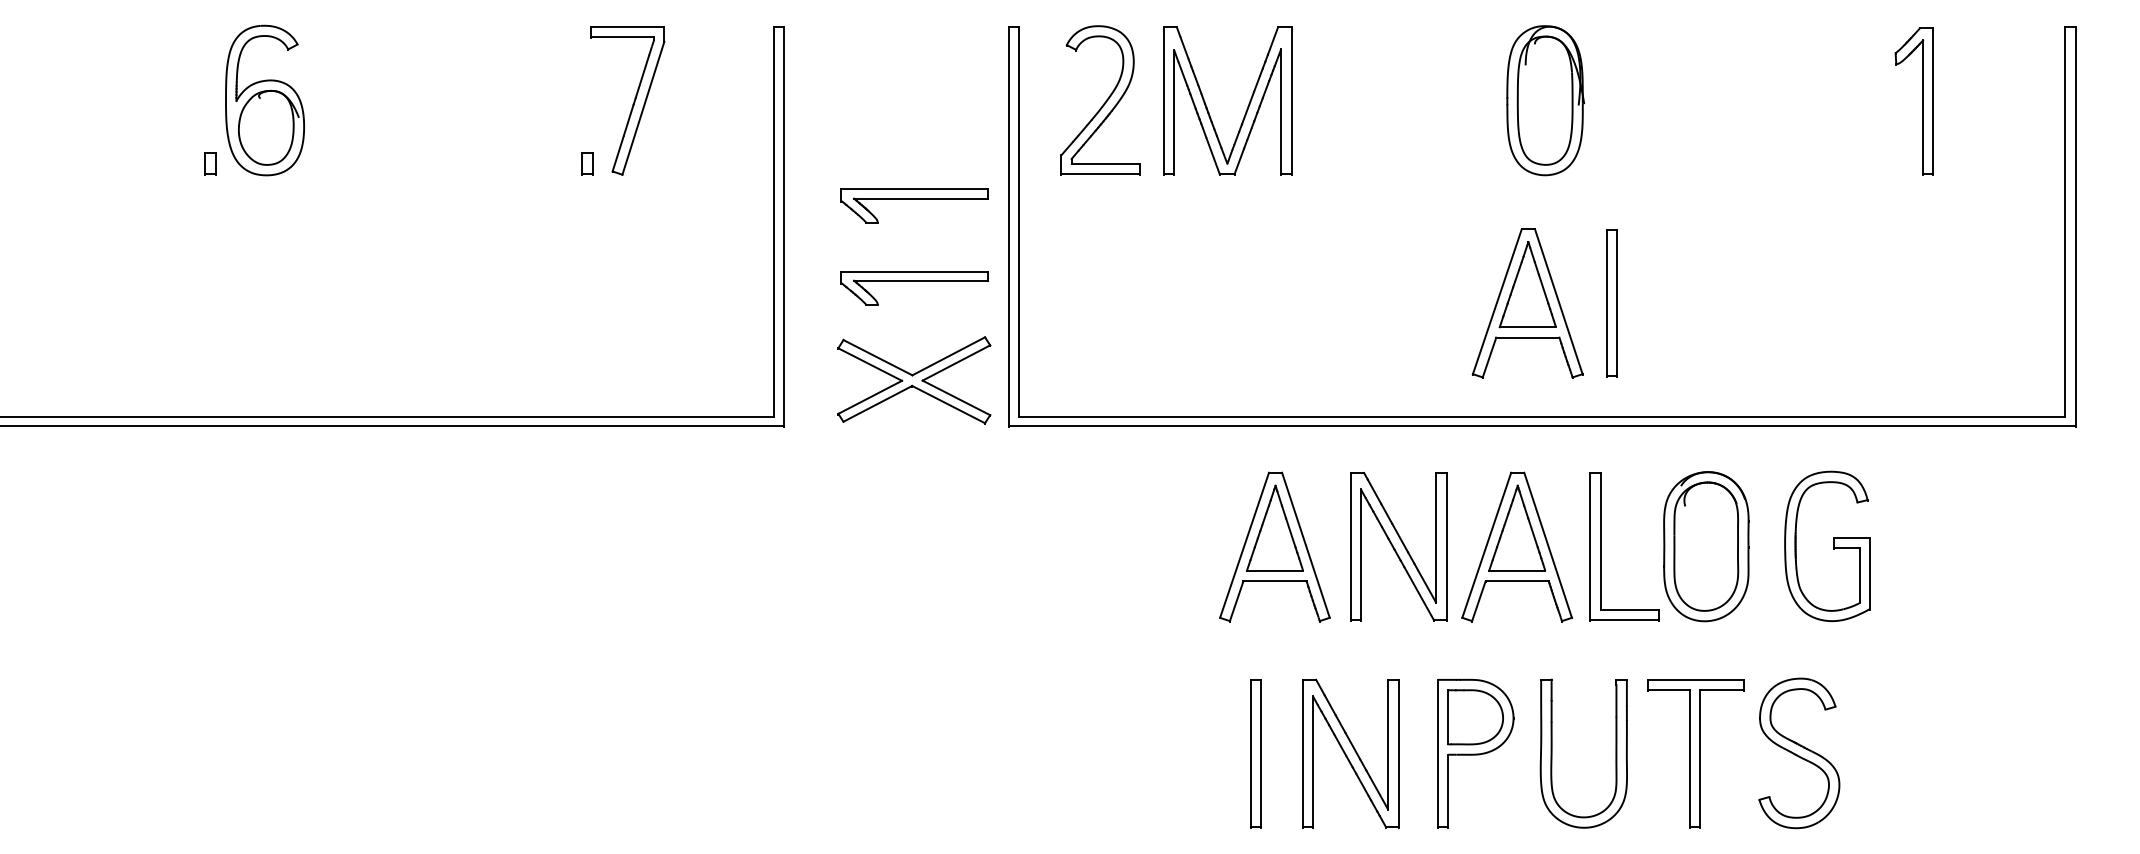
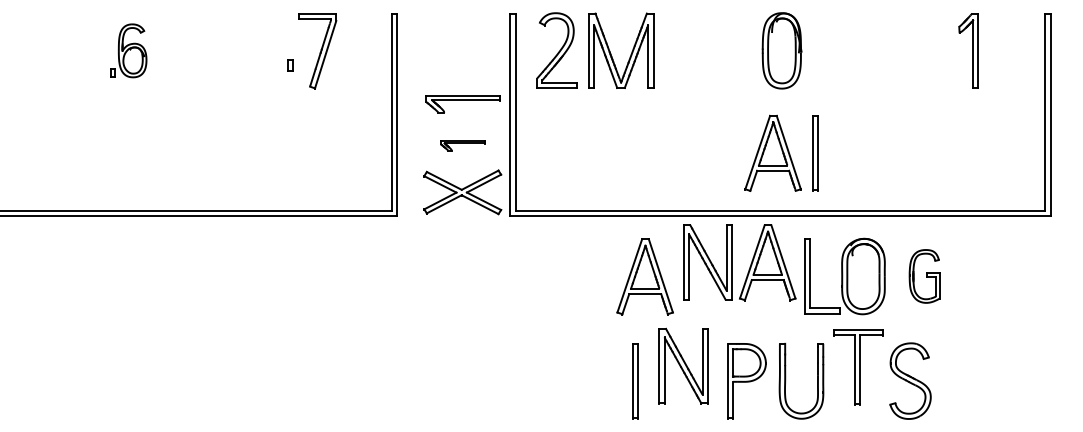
part: (253, 99) -> (128, 50), size x0.7
part: (587, 163) -> (290, 65), moved
part: (913, 287) -> (462, 145), size x0.6
part: (1447, 546) -> (732, 262), moved
part: (1826, 546) -> (924, 276), size x0.7
part: (1350, 752) -> (683, 365), moved
part: (1696, 754) -> (858, 367), moved

